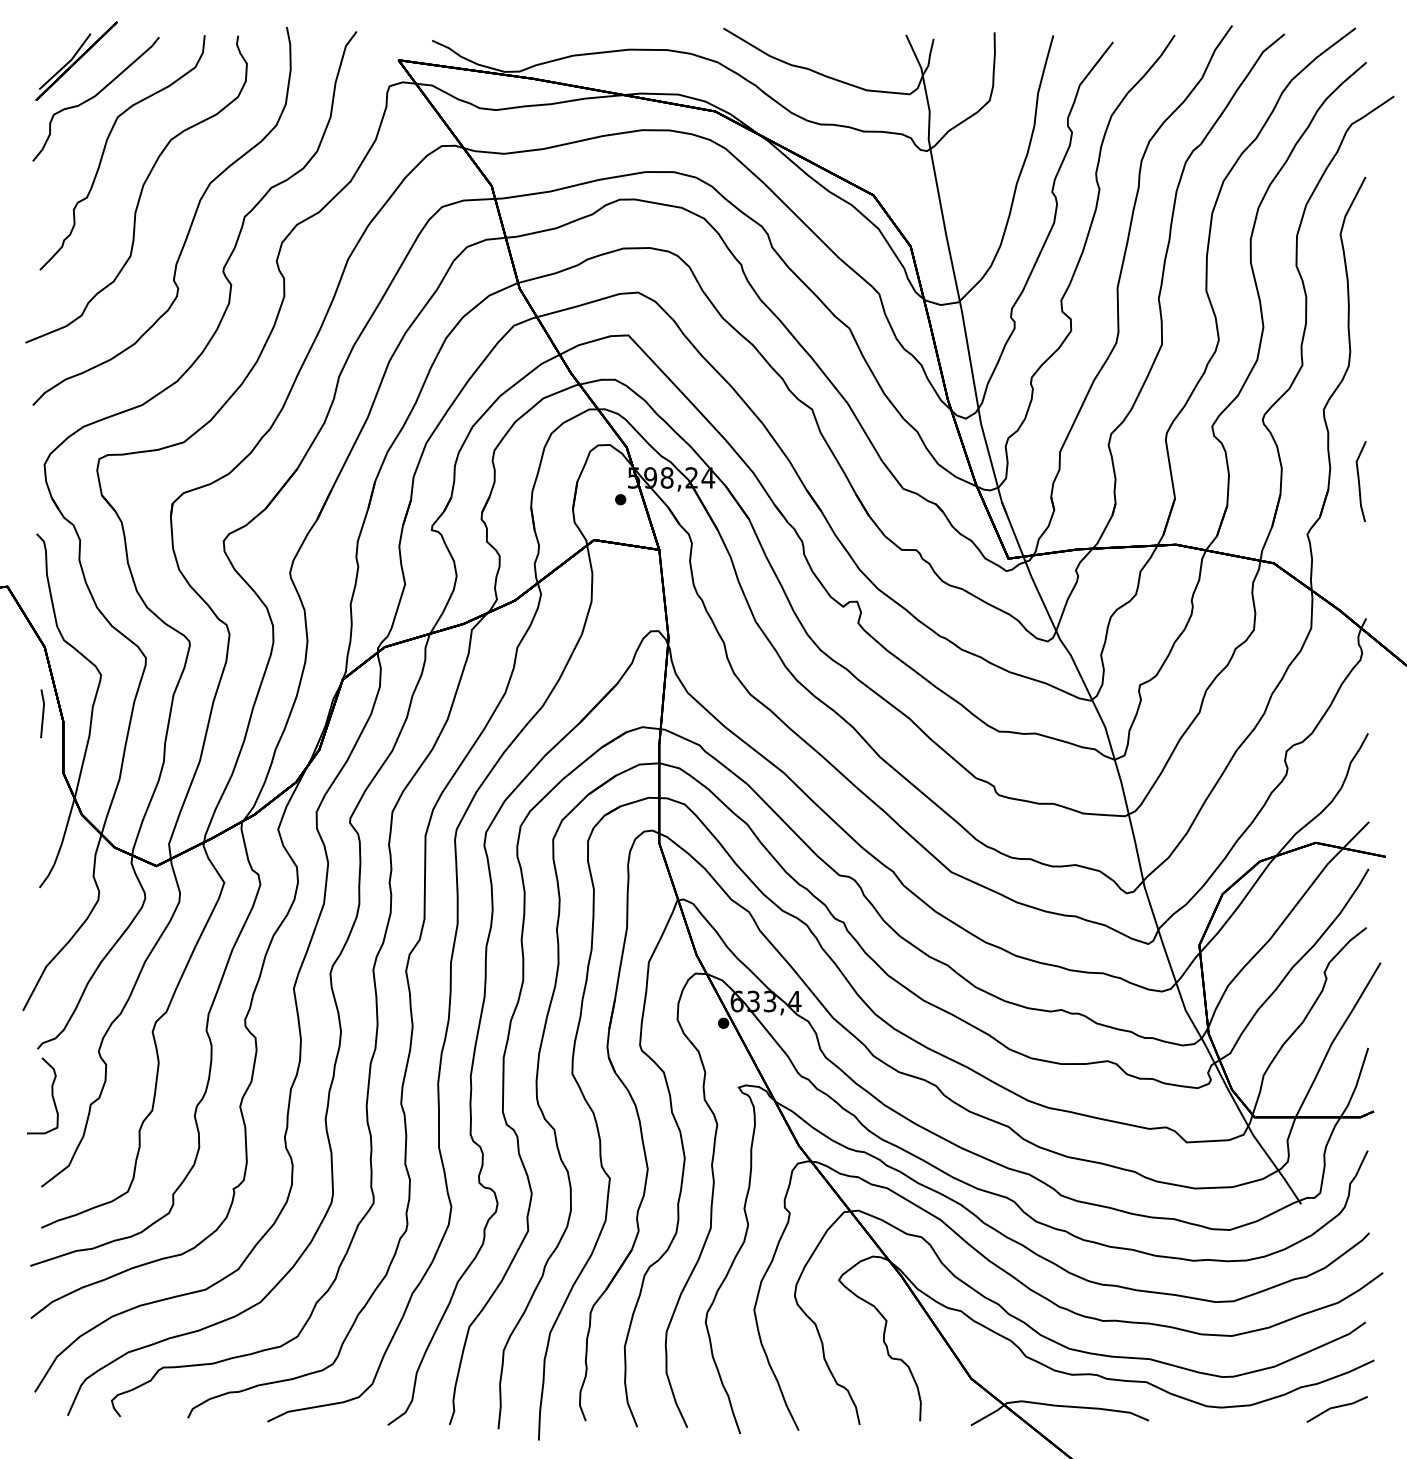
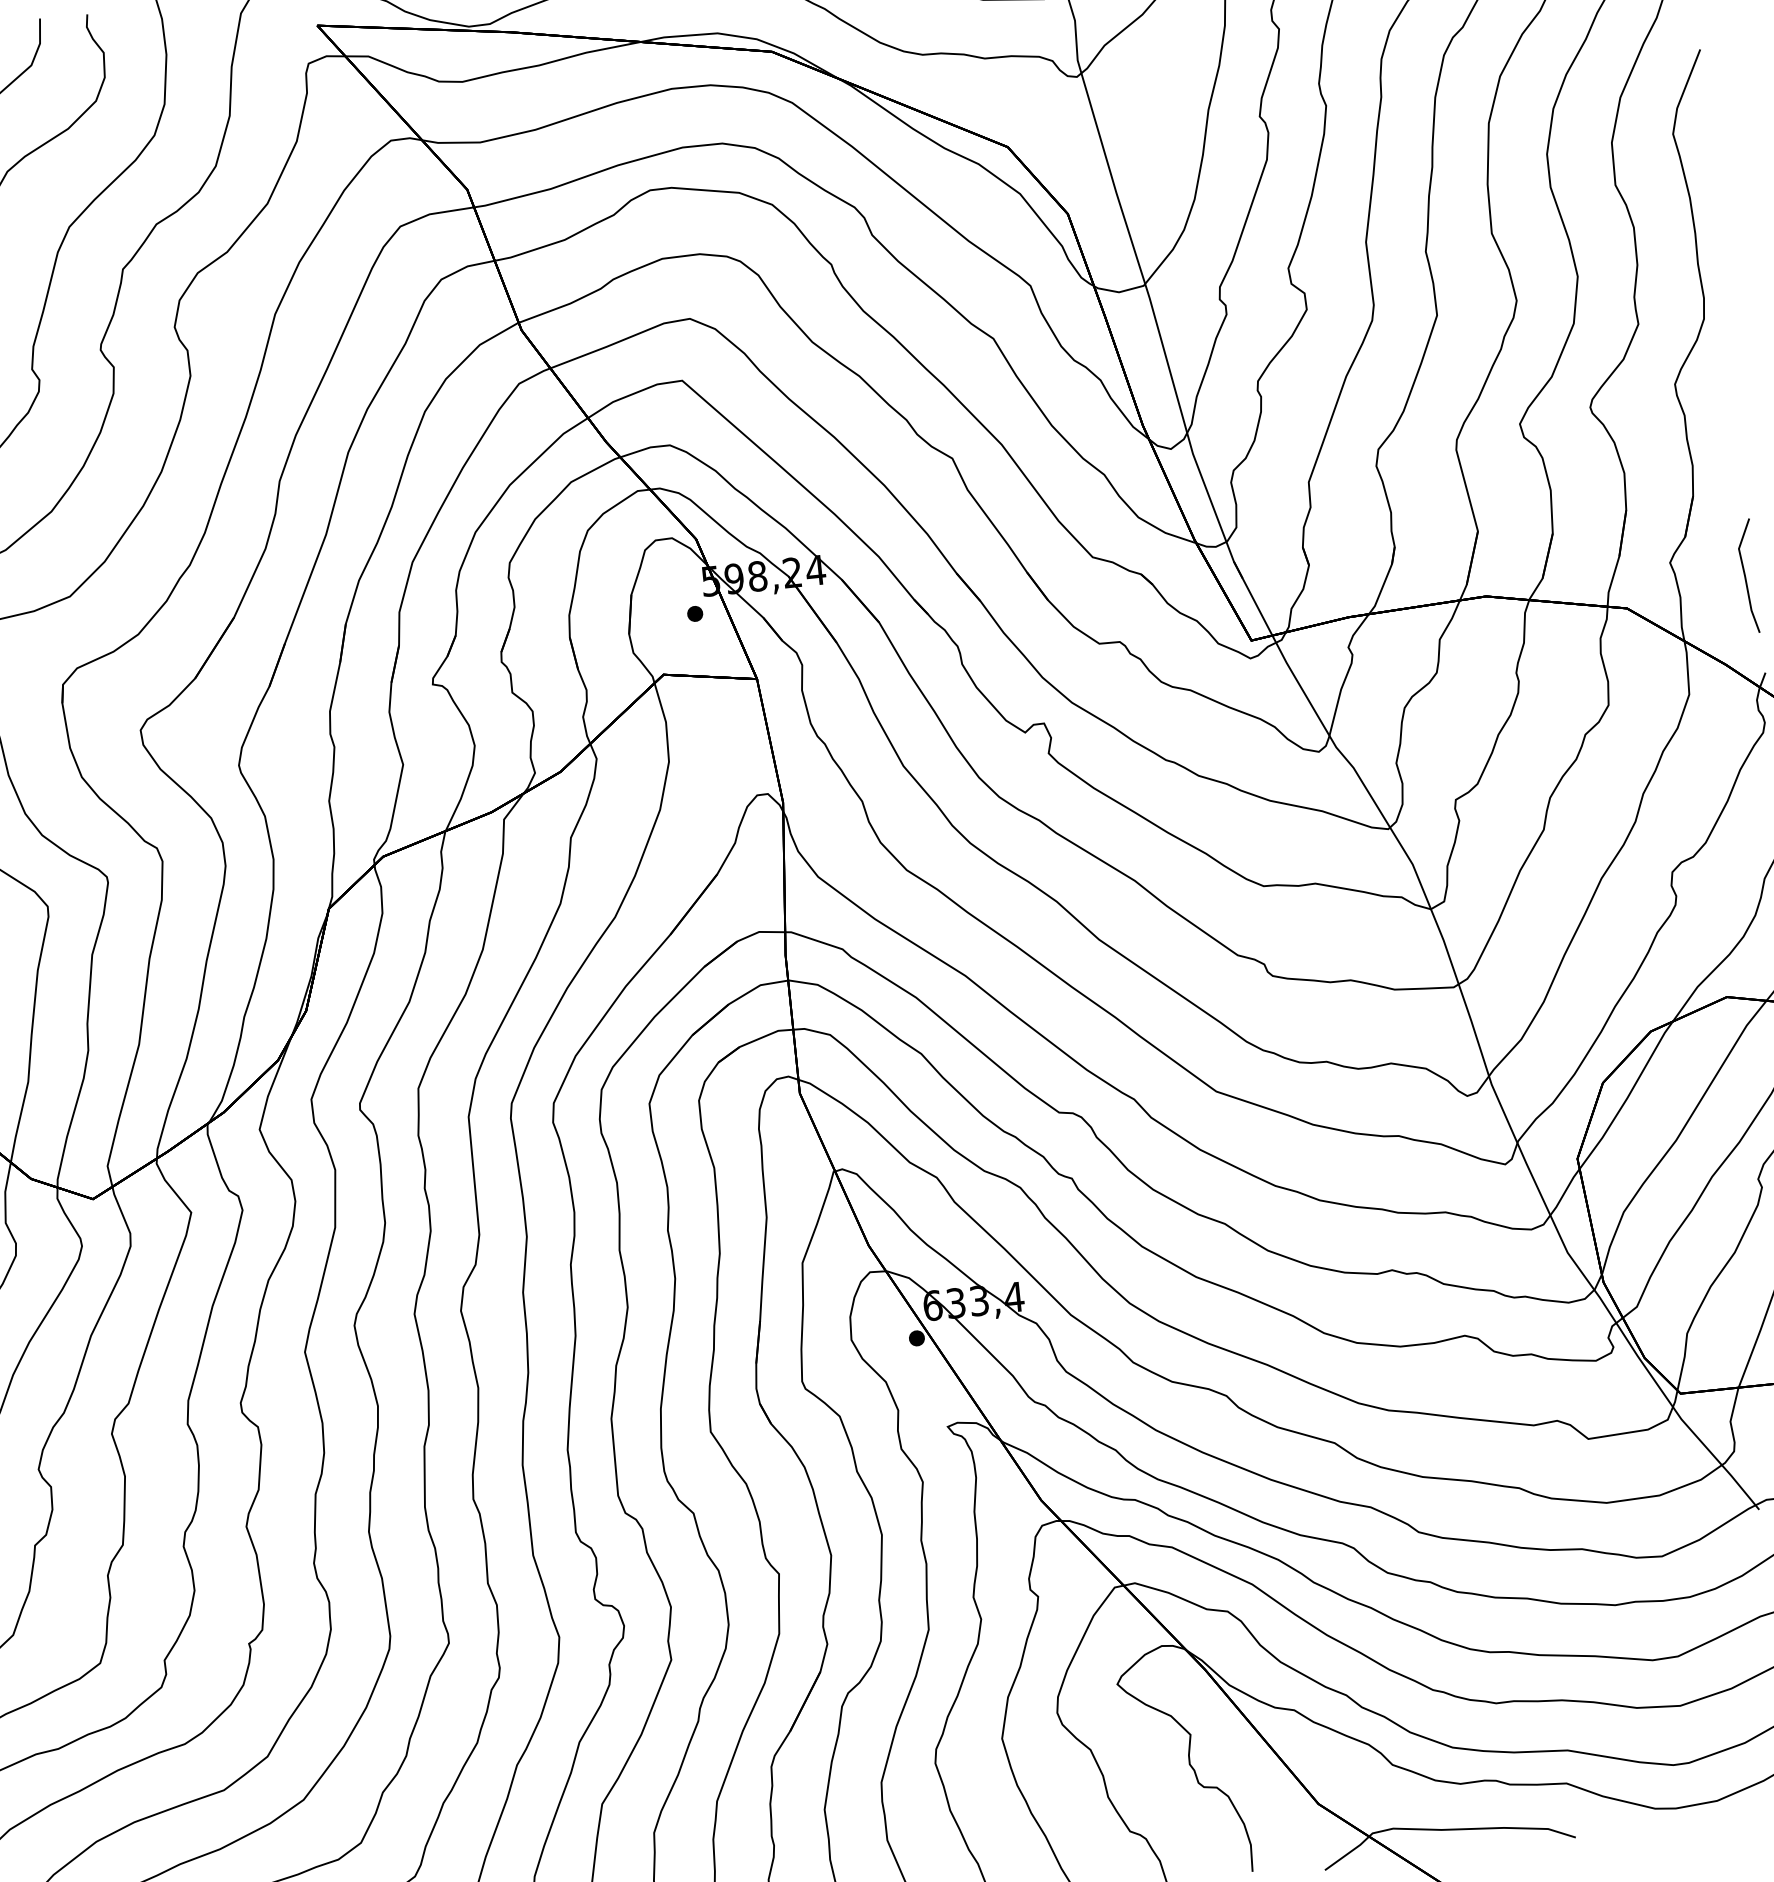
line: (1359, 481) -> (1745, 576), moved

